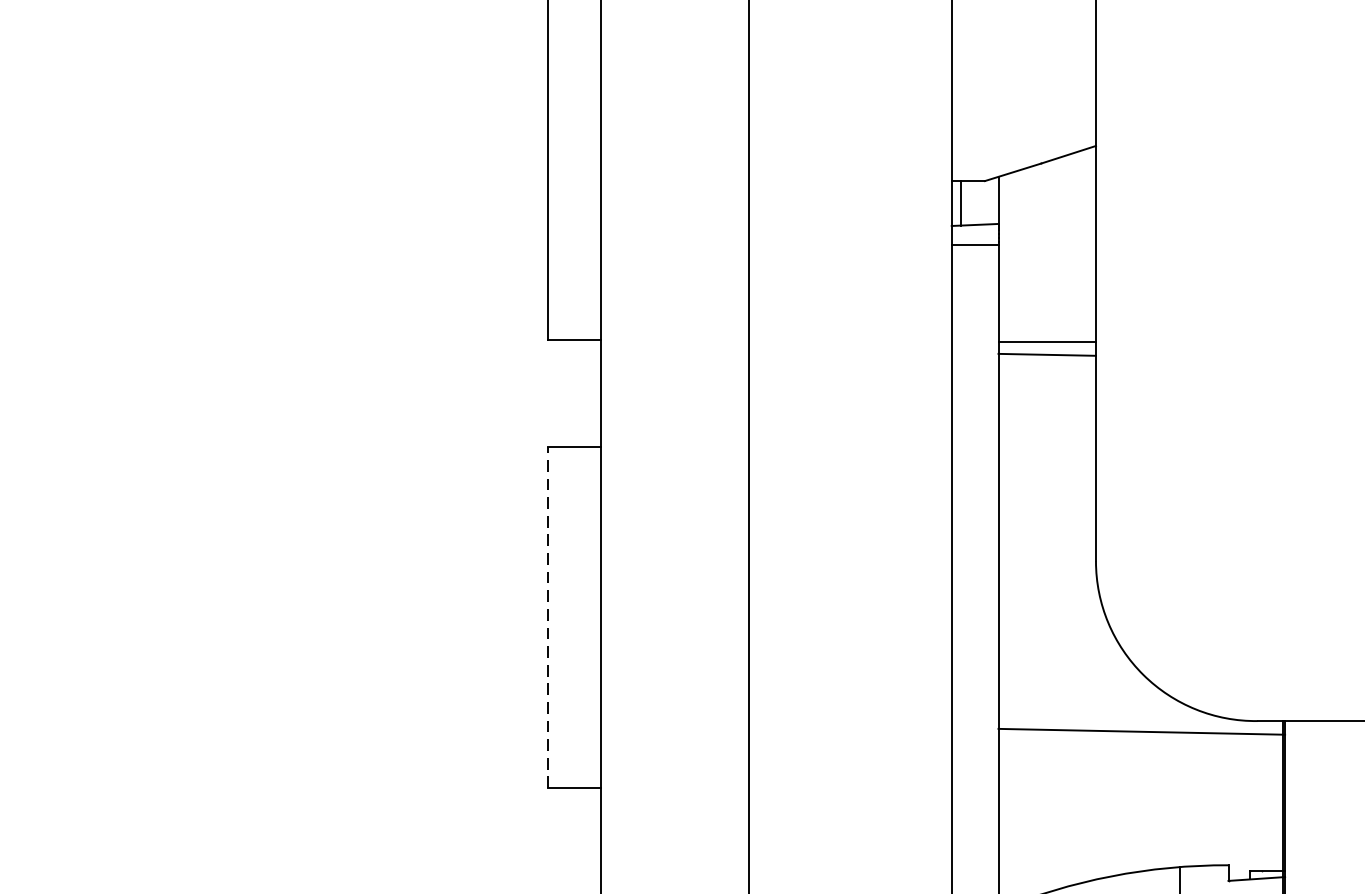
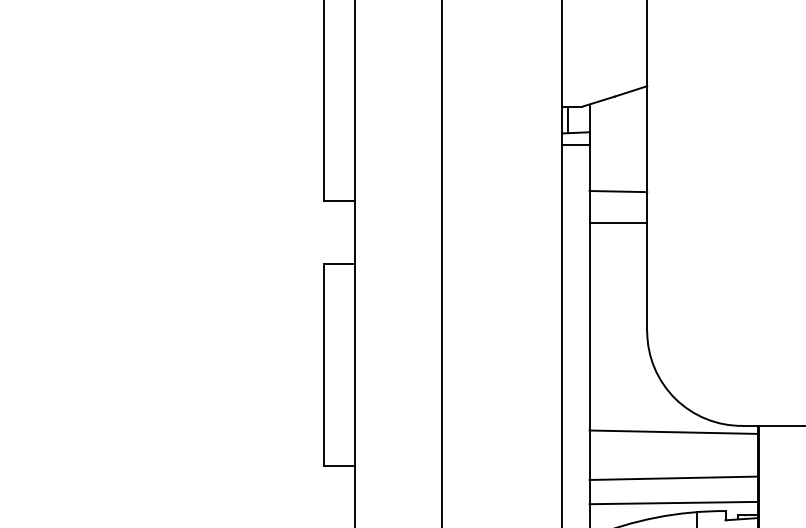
line: (1047, 342) -> (618, 223), moved
line: (1047, 354) -> (618, 191), moved
line: (547, 617) -> (323, 364), dashed -> solid
line: (1140, 808) -> (673, 477), added
line: (1140, 850) -> (673, 502), added

